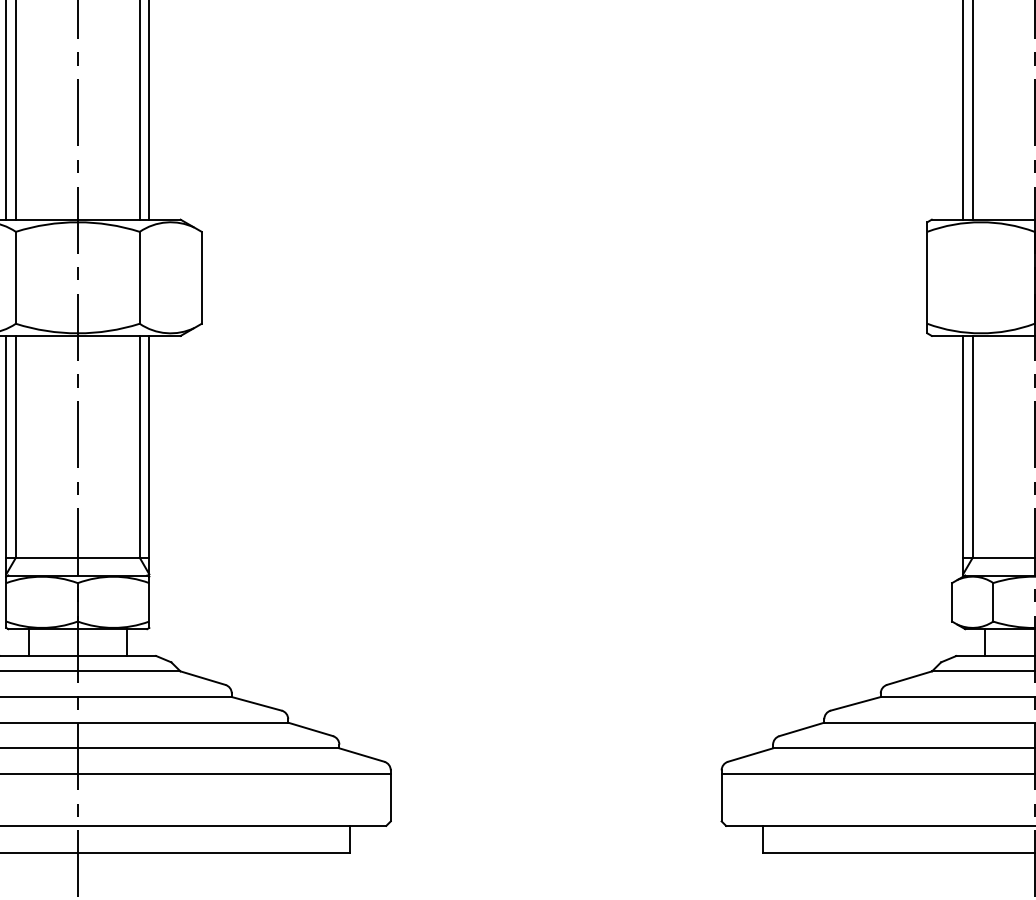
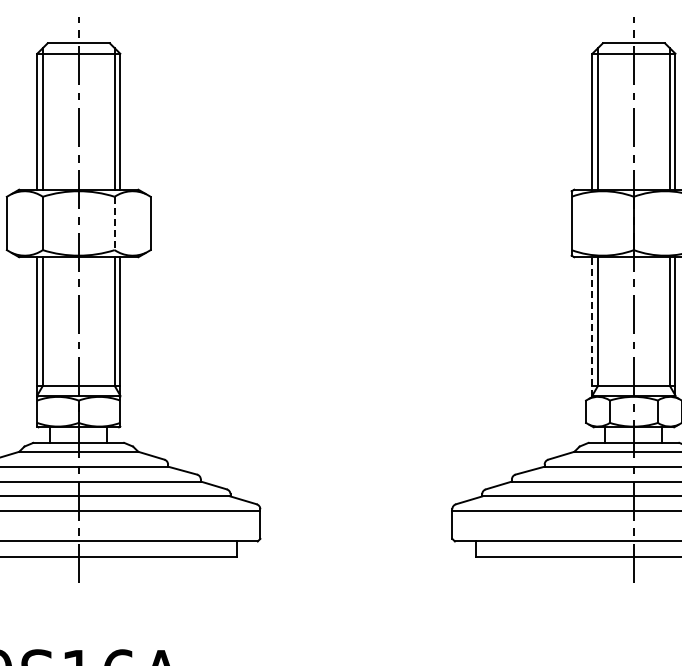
line: (139, 277) -> (114, 223), solid -> dashed
line: (963, 457) -> (592, 327), solid -> dashed

